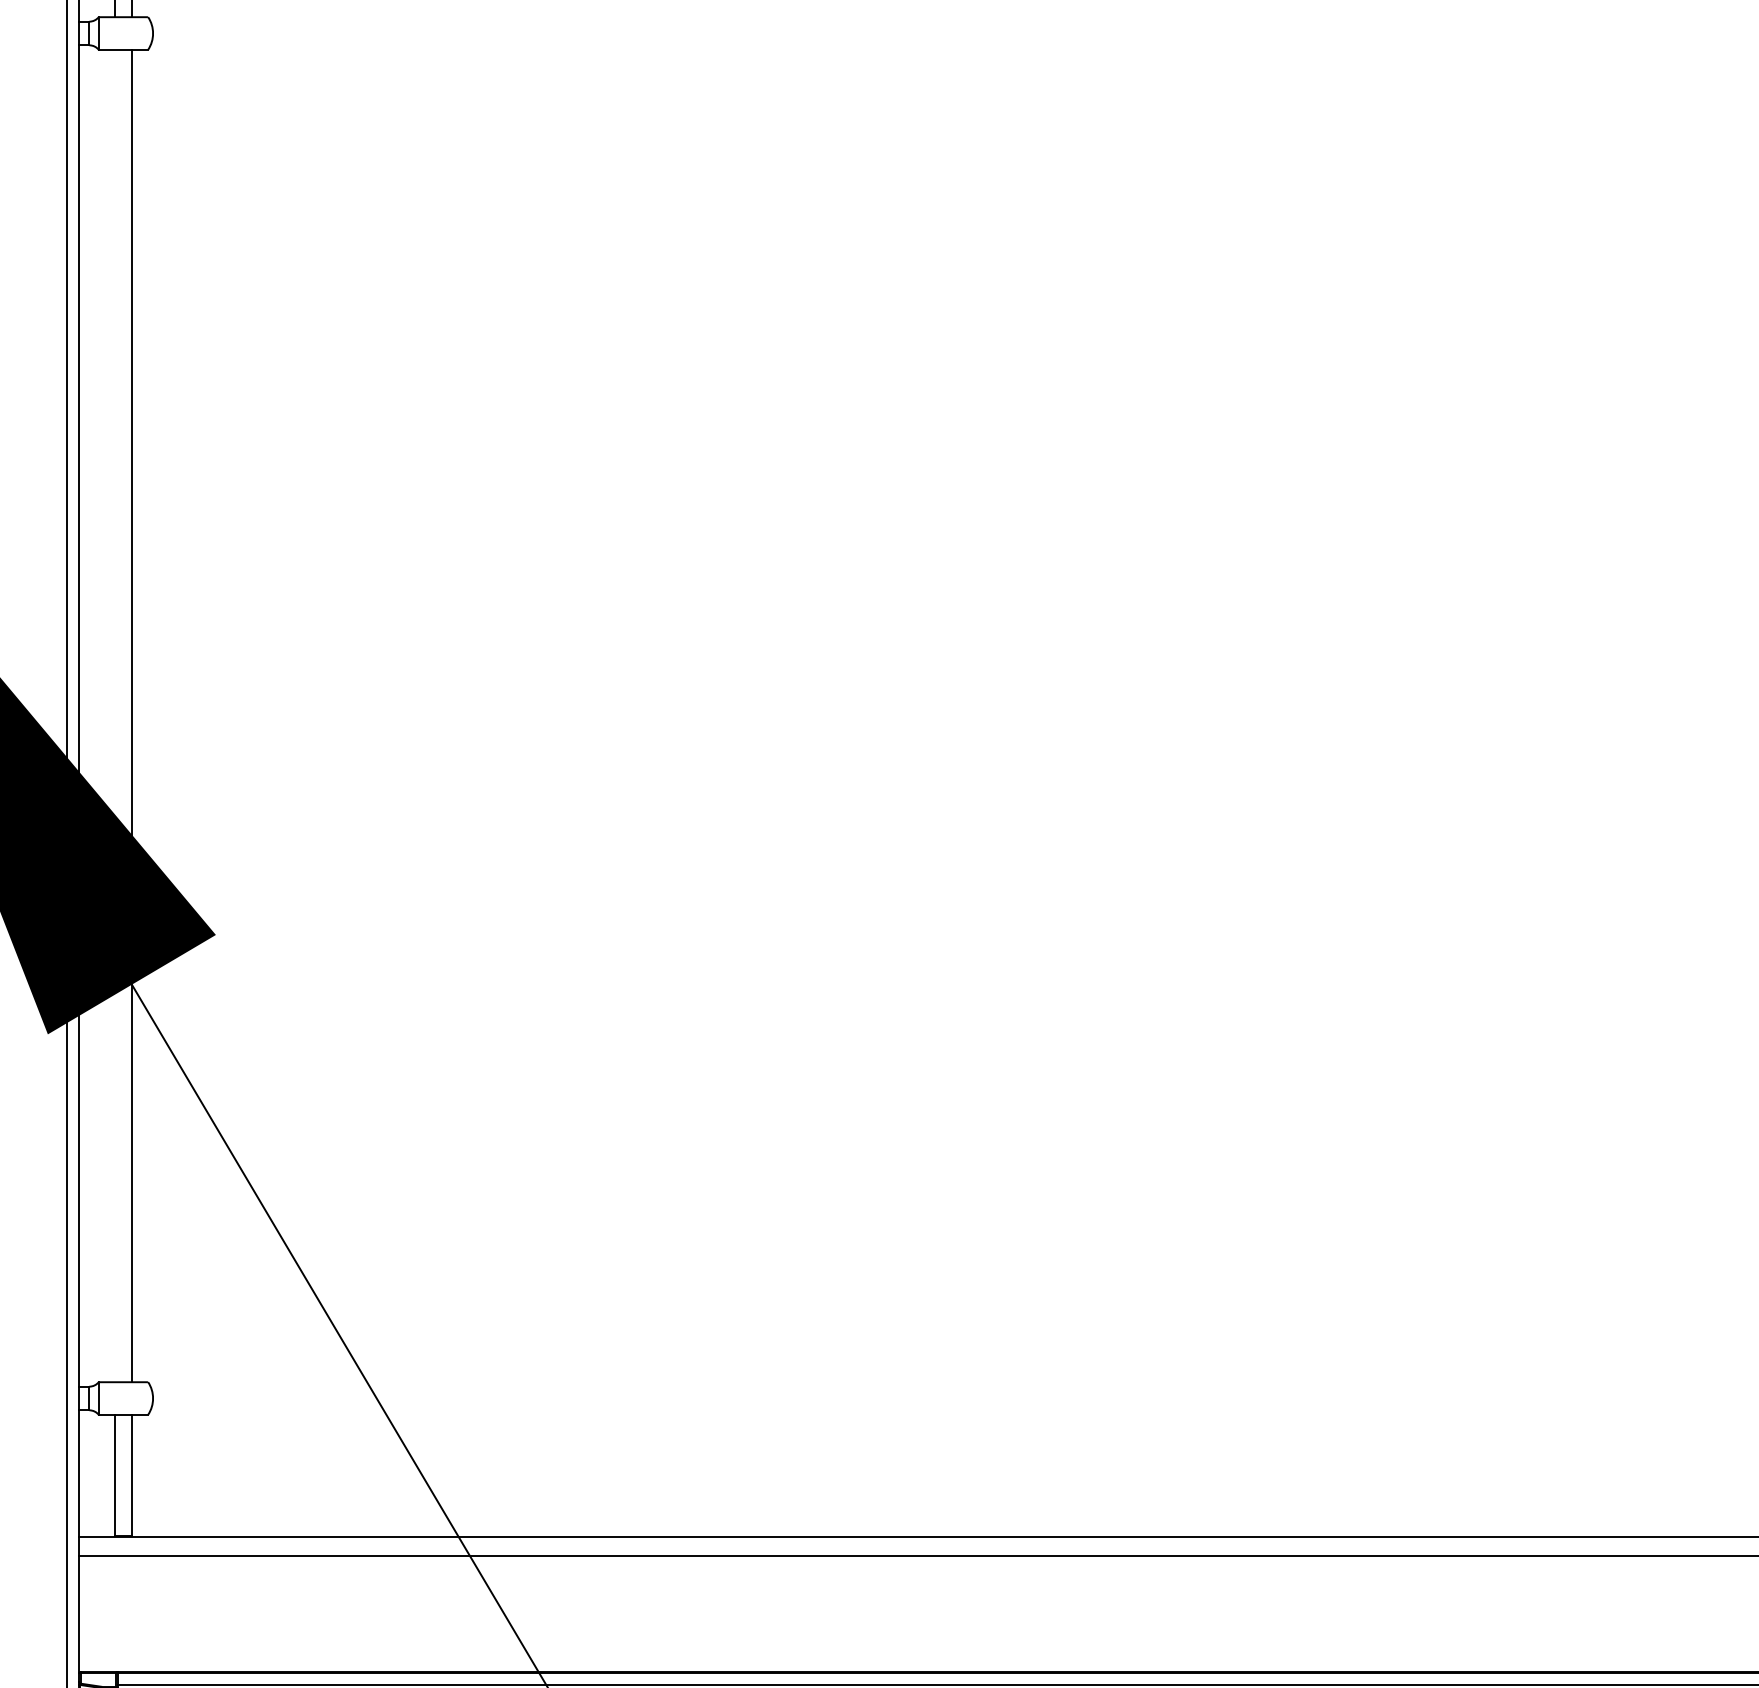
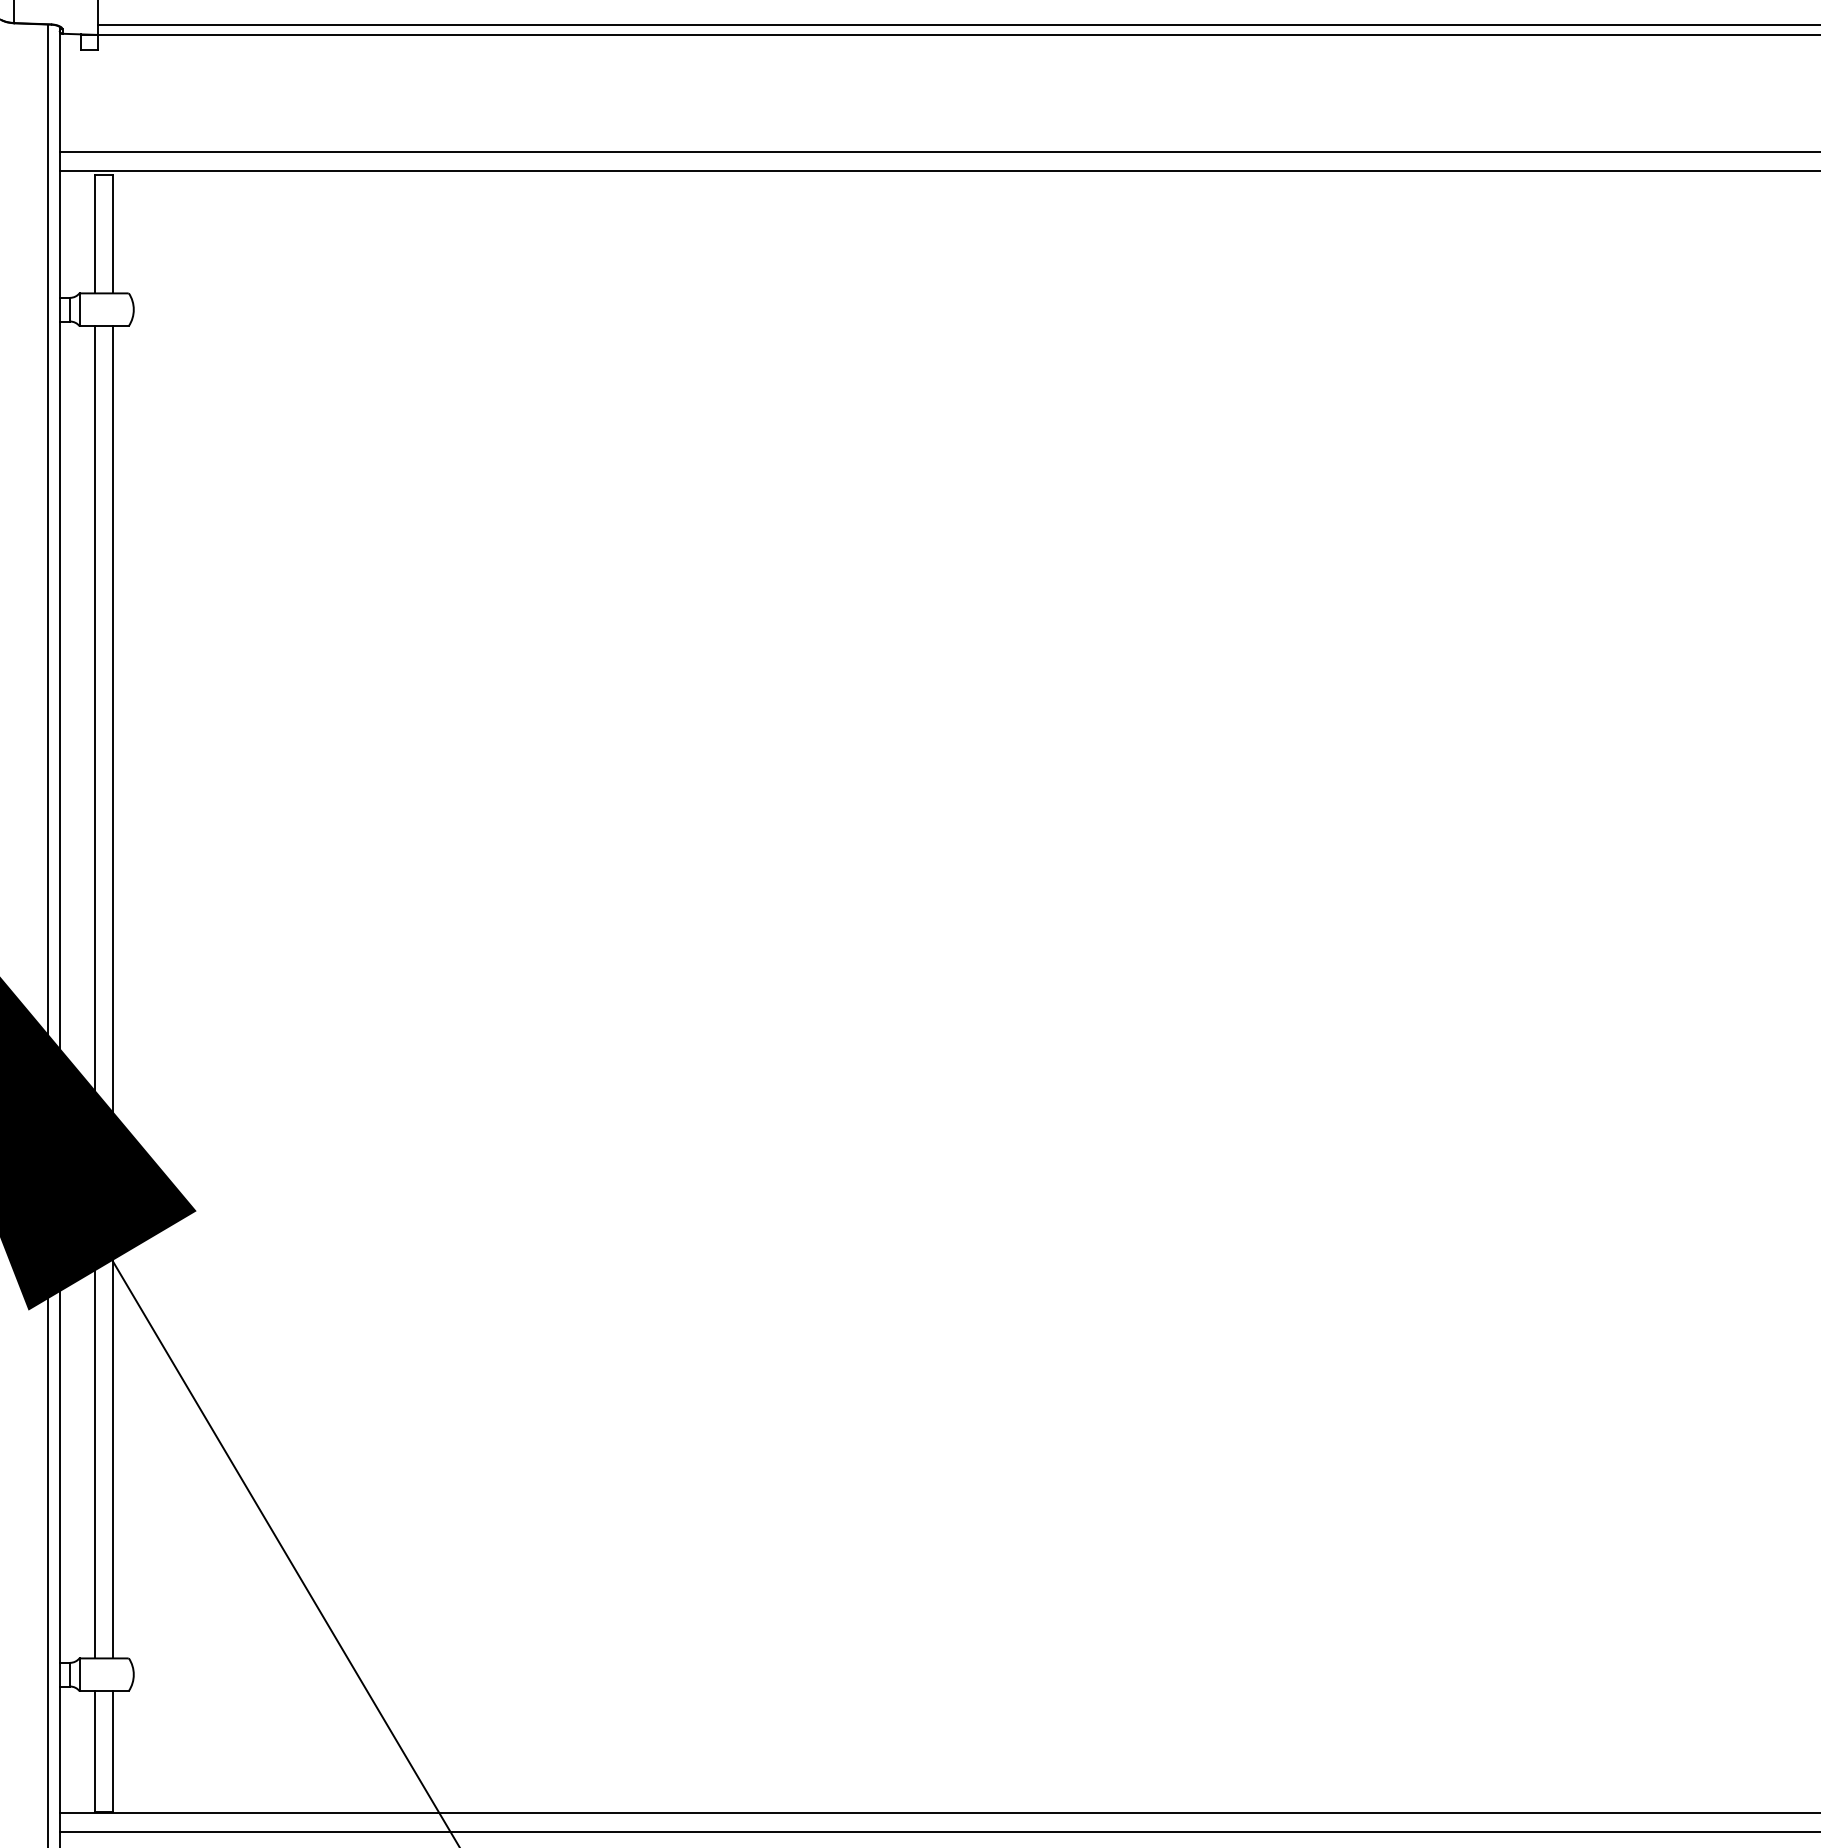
line: (114, 715) -> (95, 991), added

